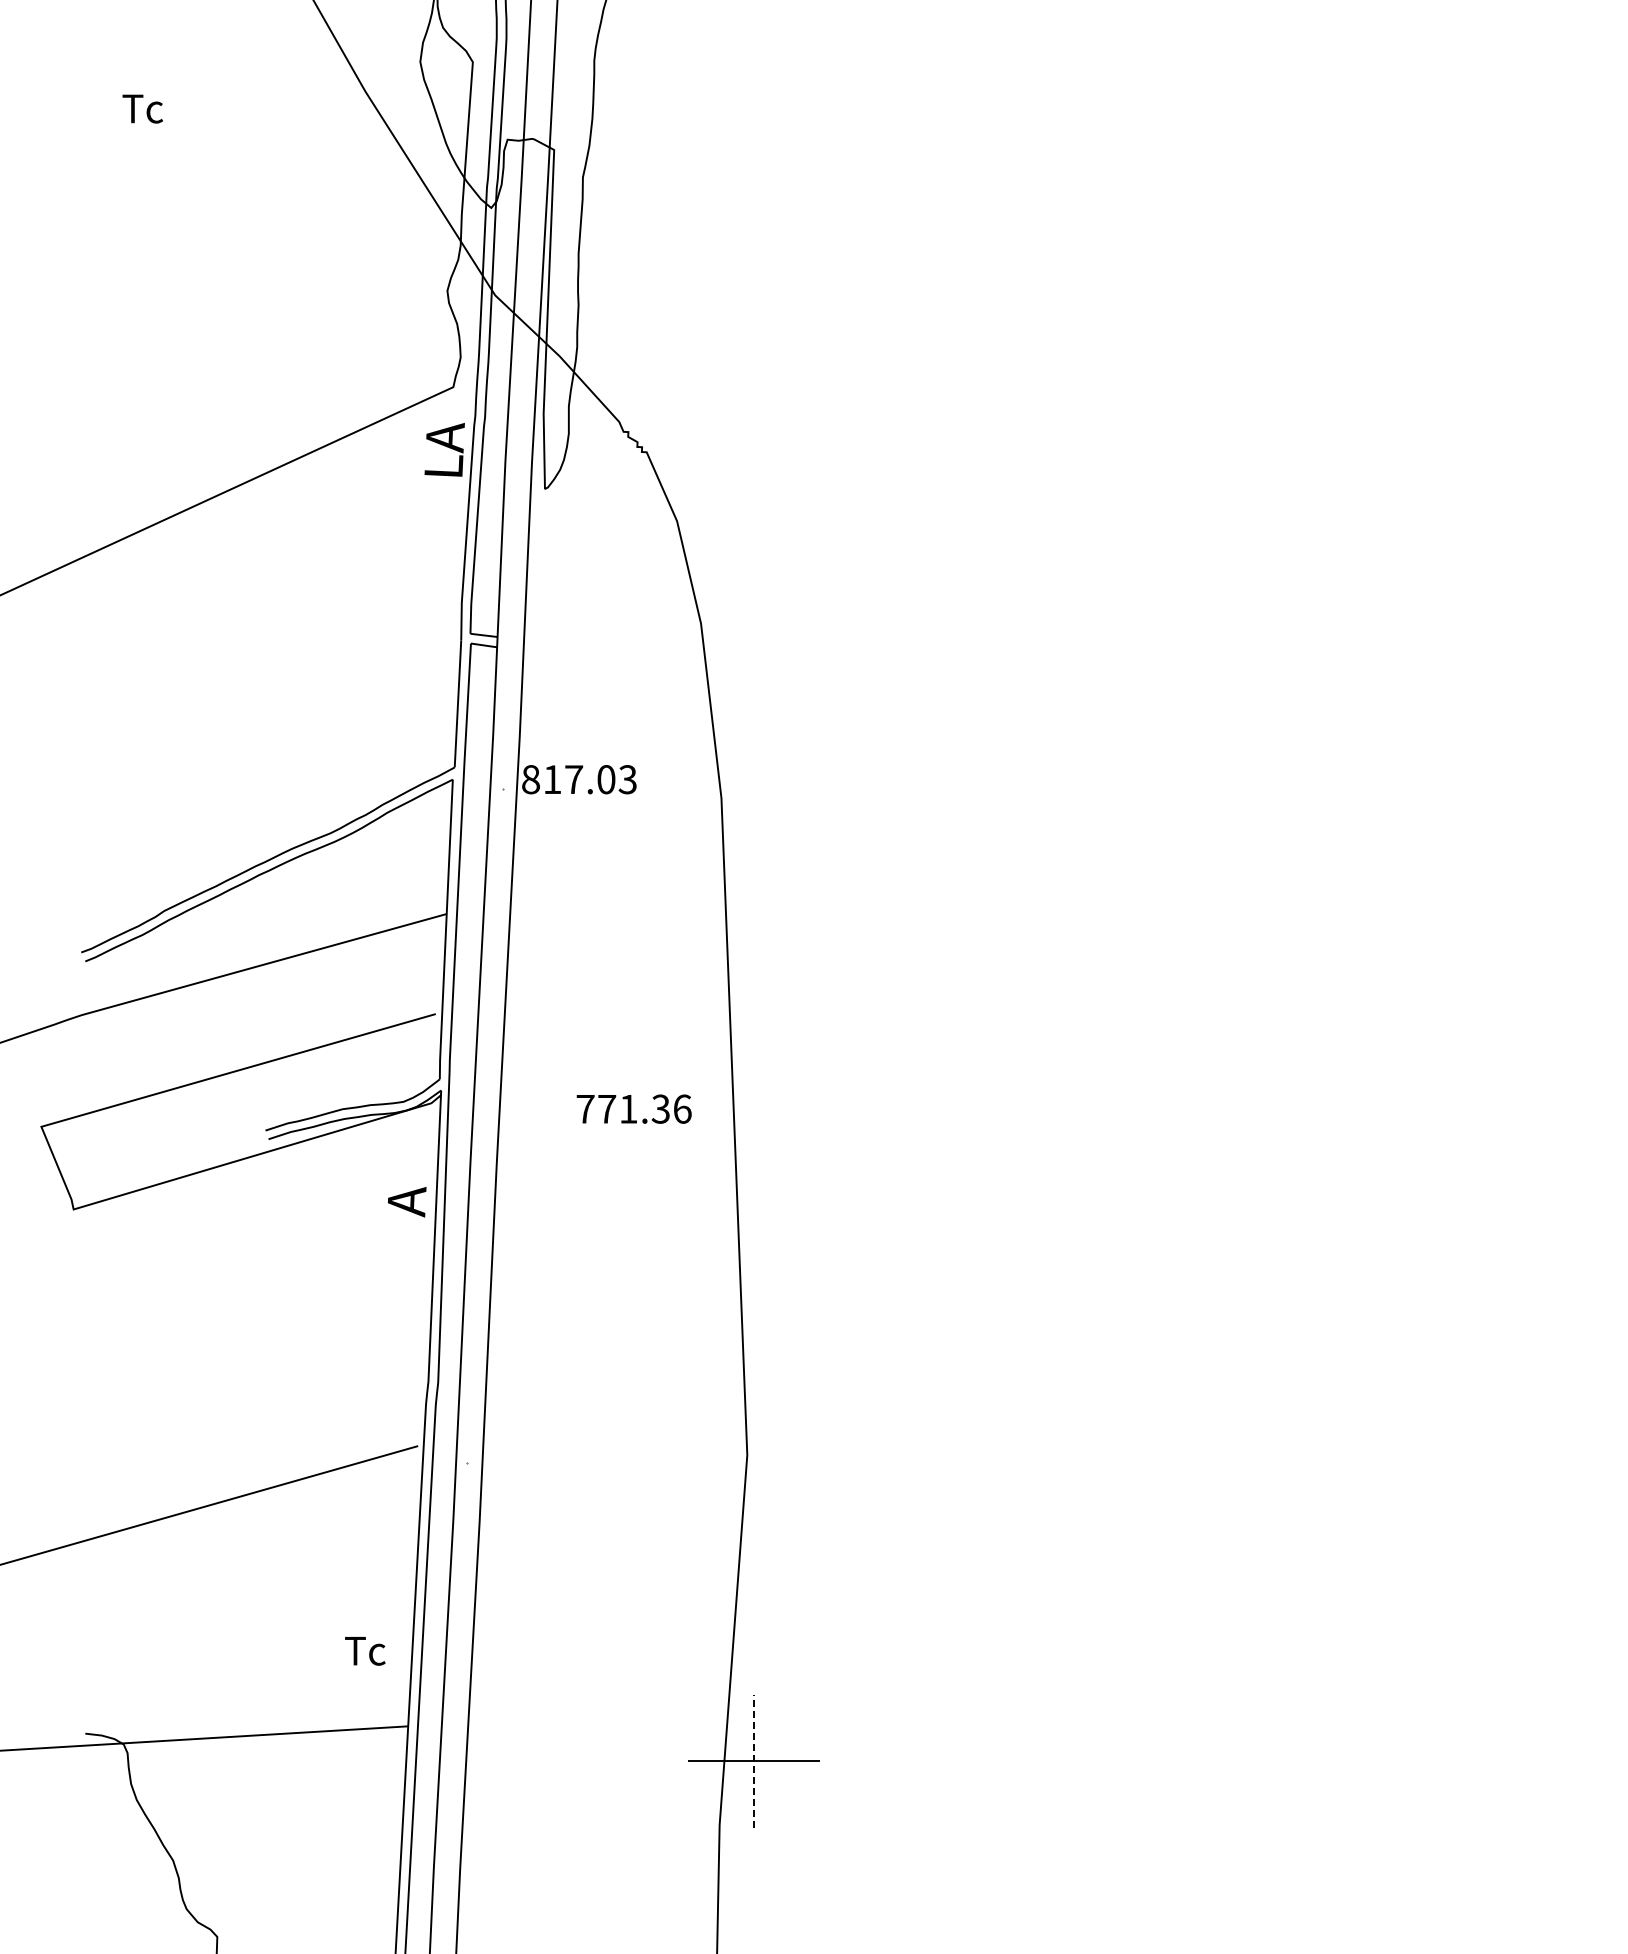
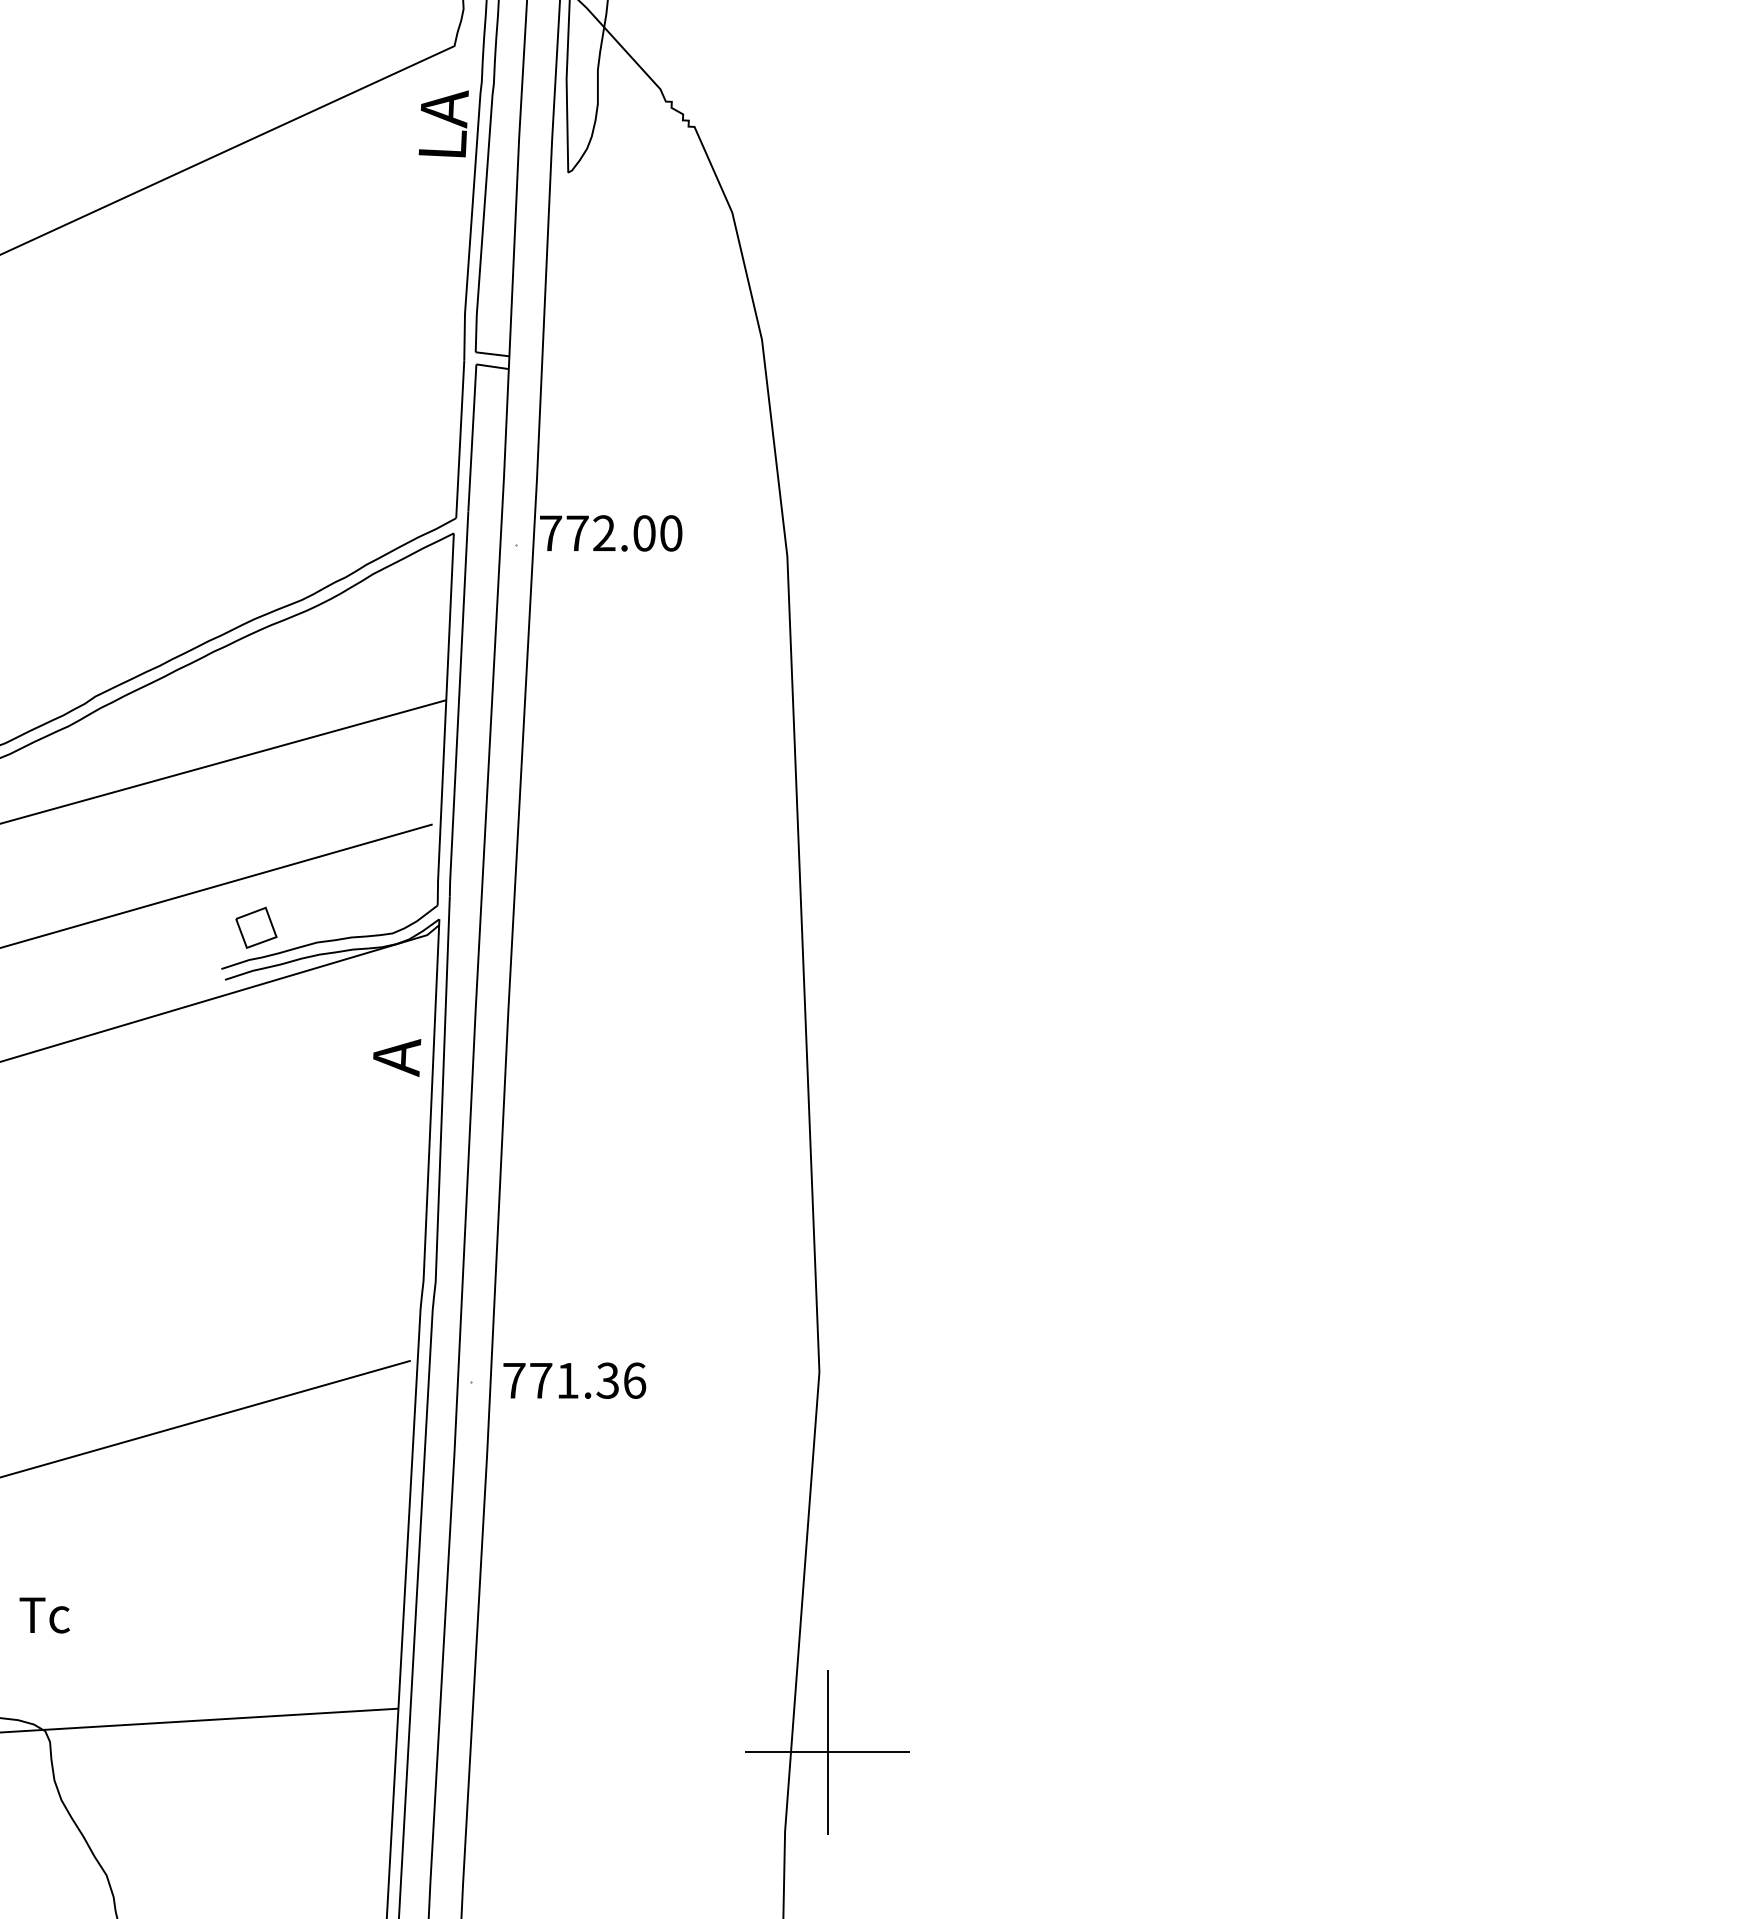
text: (579, 779) -> (611, 533), 817.03 -> 772.00
part: (293, 1097) -> (256, 927), added
text: (633, 1108) -> (573, 1379), moved
text: (365, 1651) -> (44, 1615), moved
line: (753, 1760) -> (827, 1751), dashed -> solid

